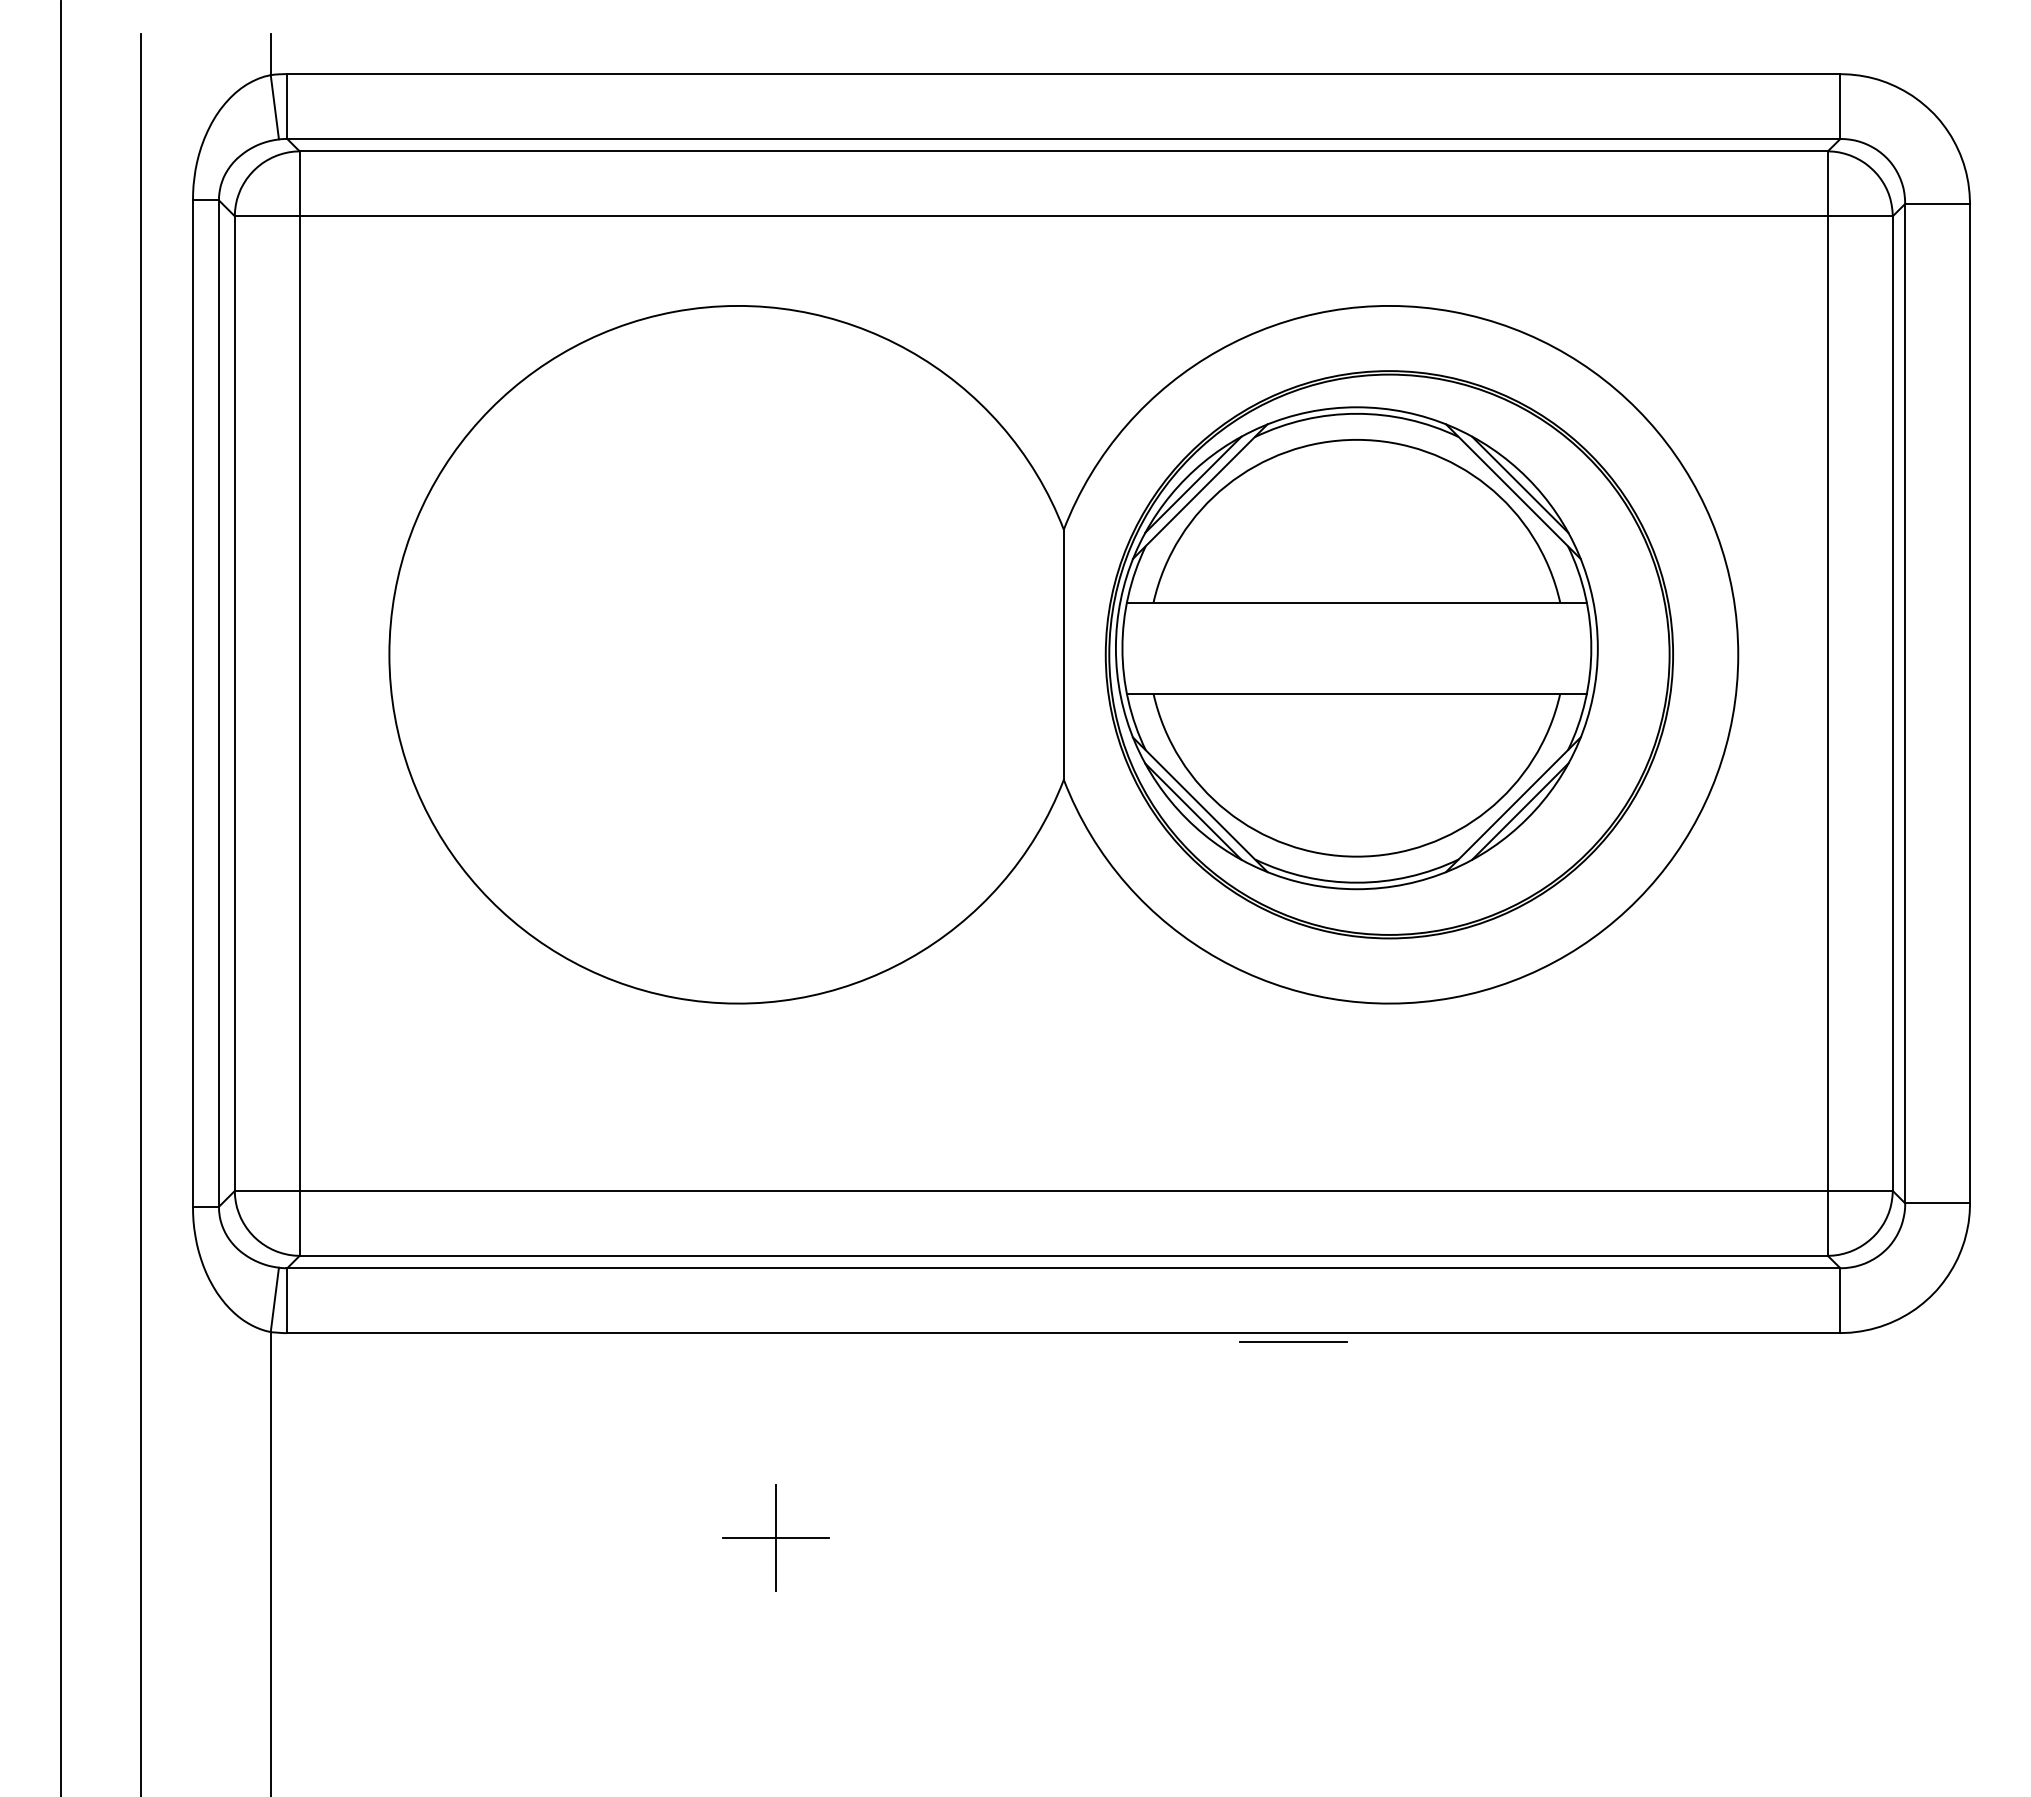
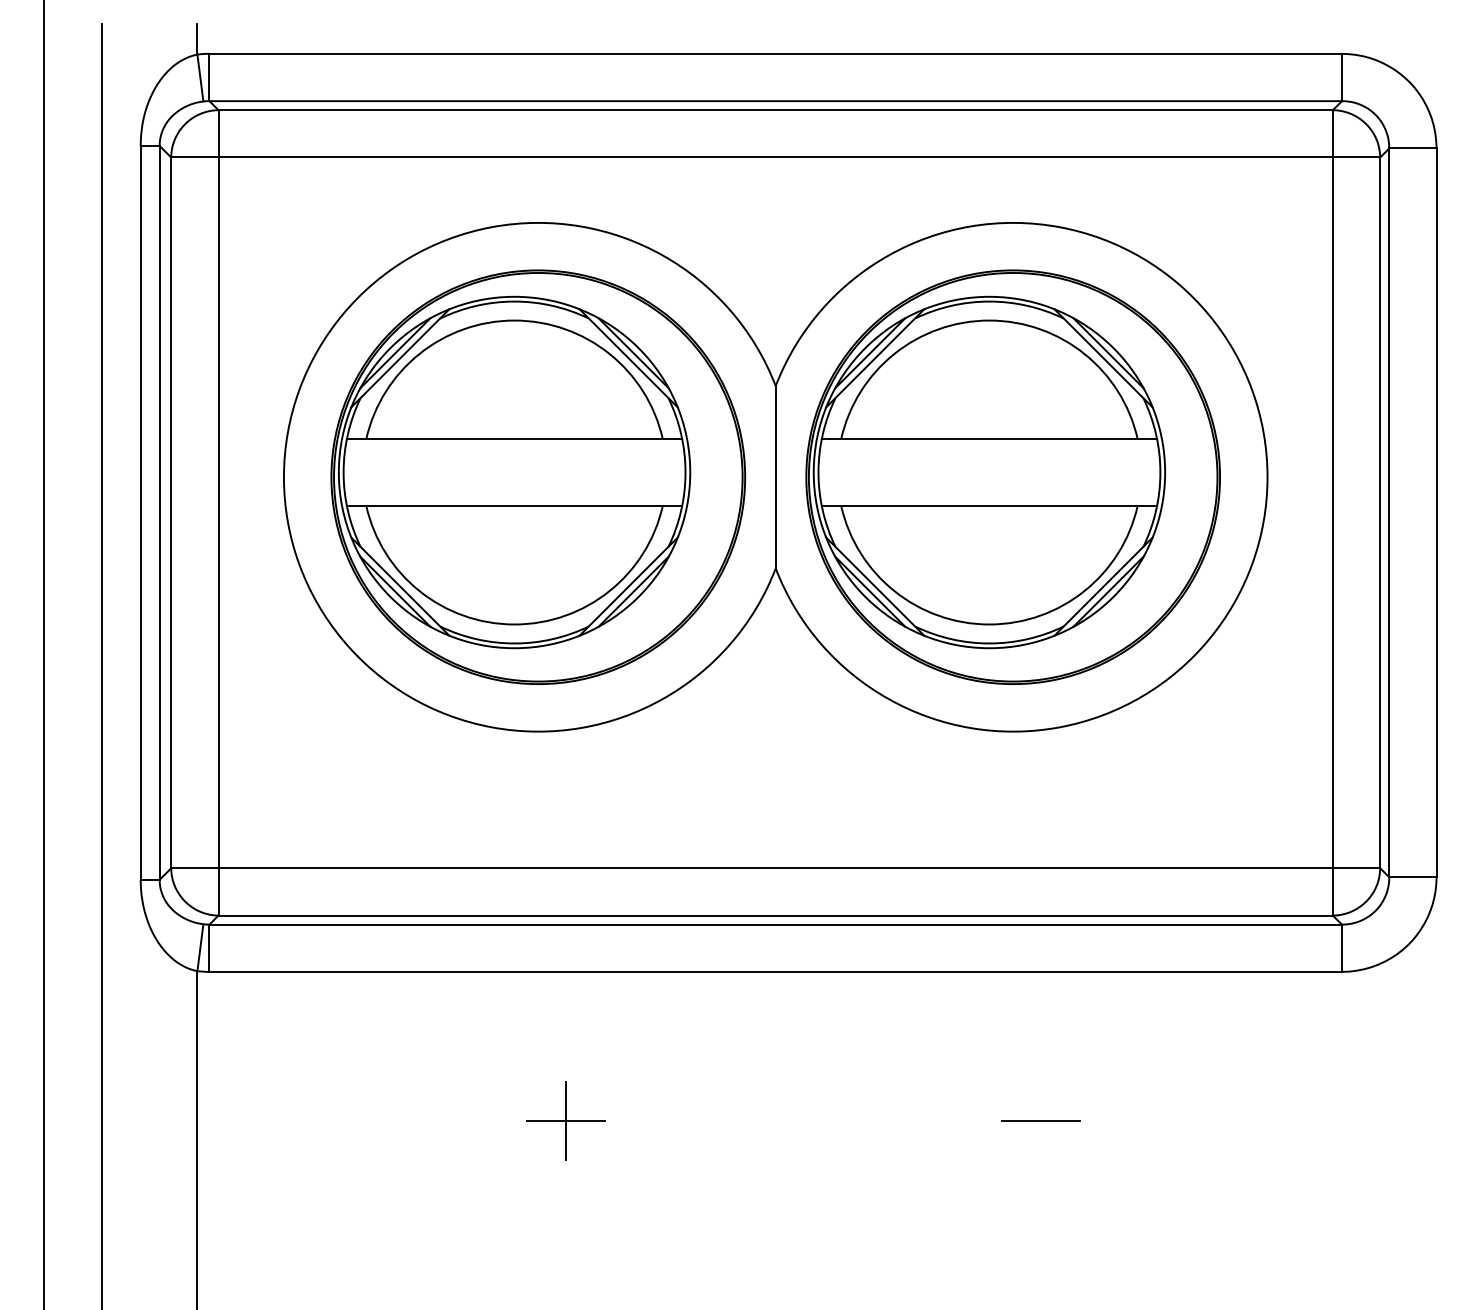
part: (737, 654) -> (537, 477), added
line: (1293, 1341) -> (1040, 1120), moved

